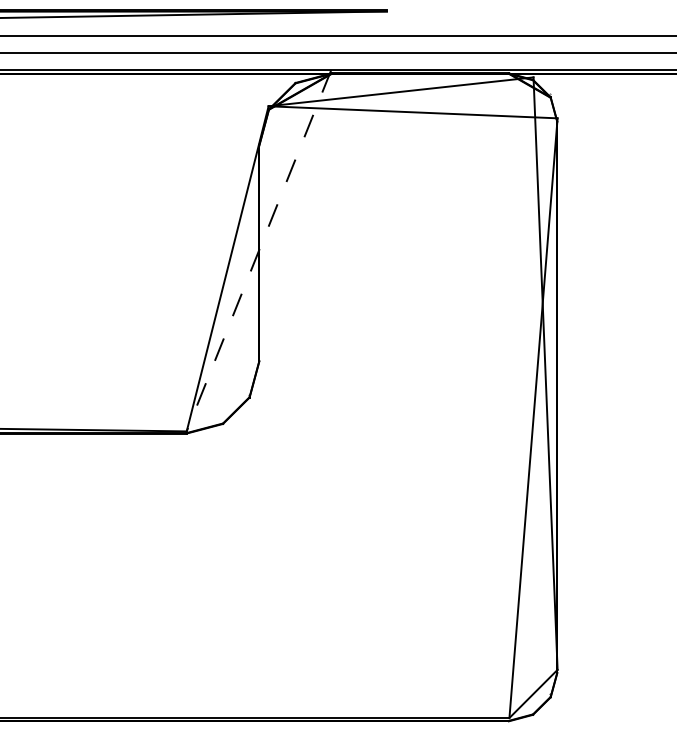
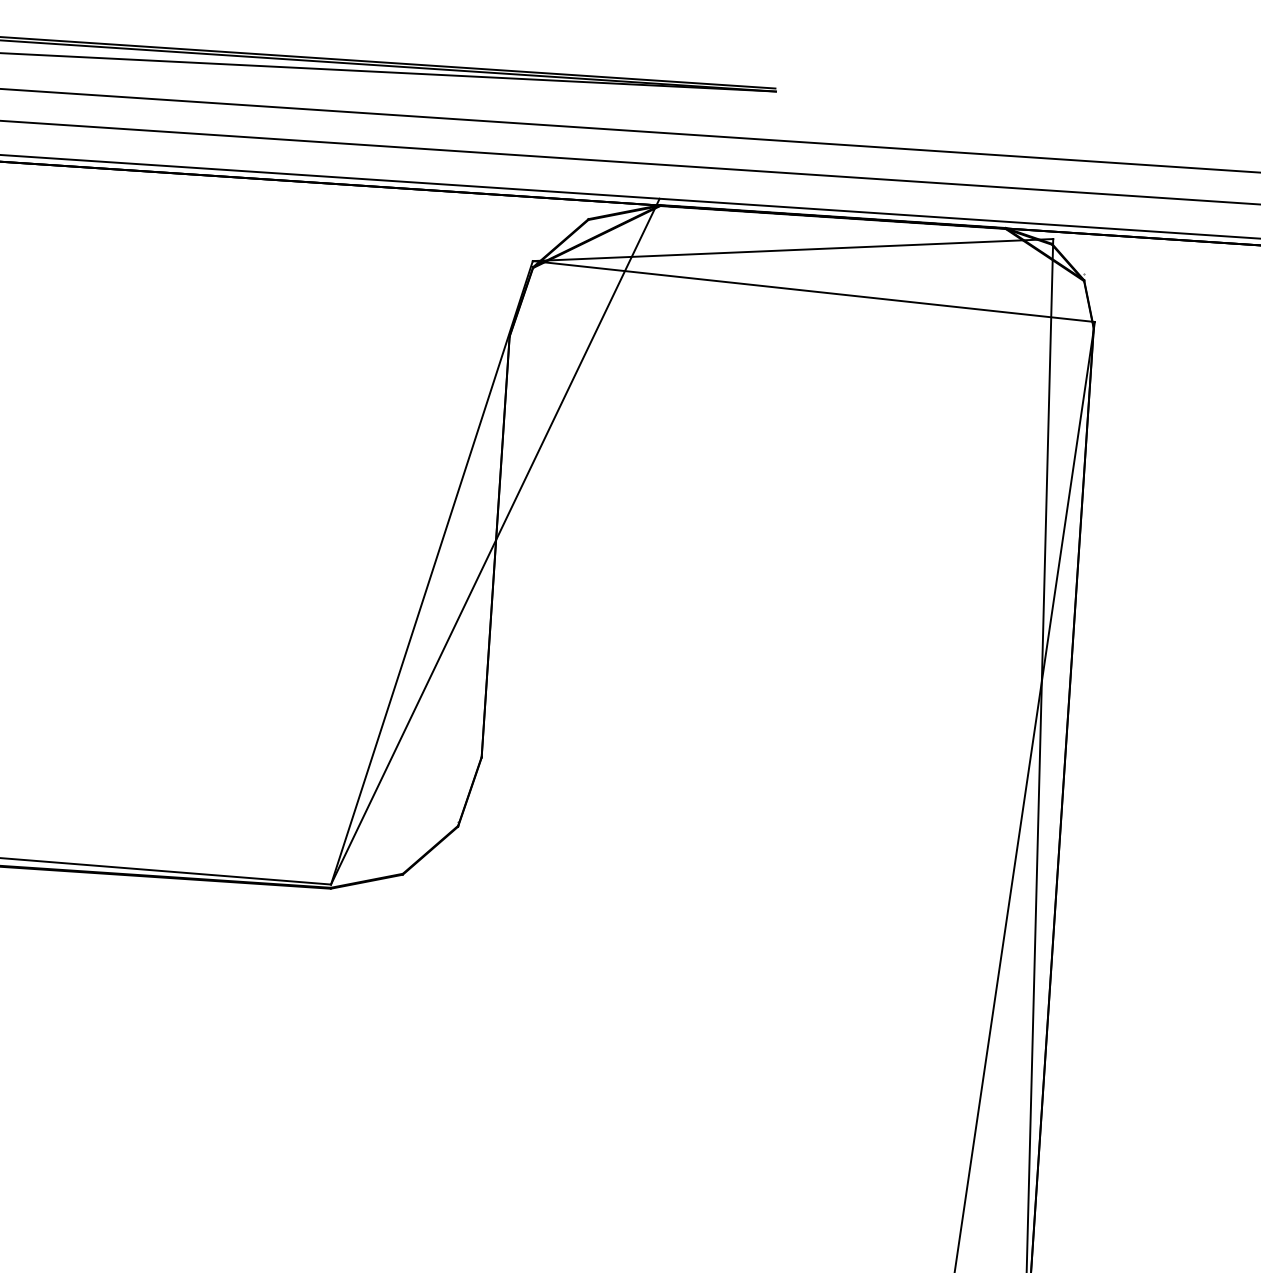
line: (258, 250) -> (494, 541), dashed -> solid

